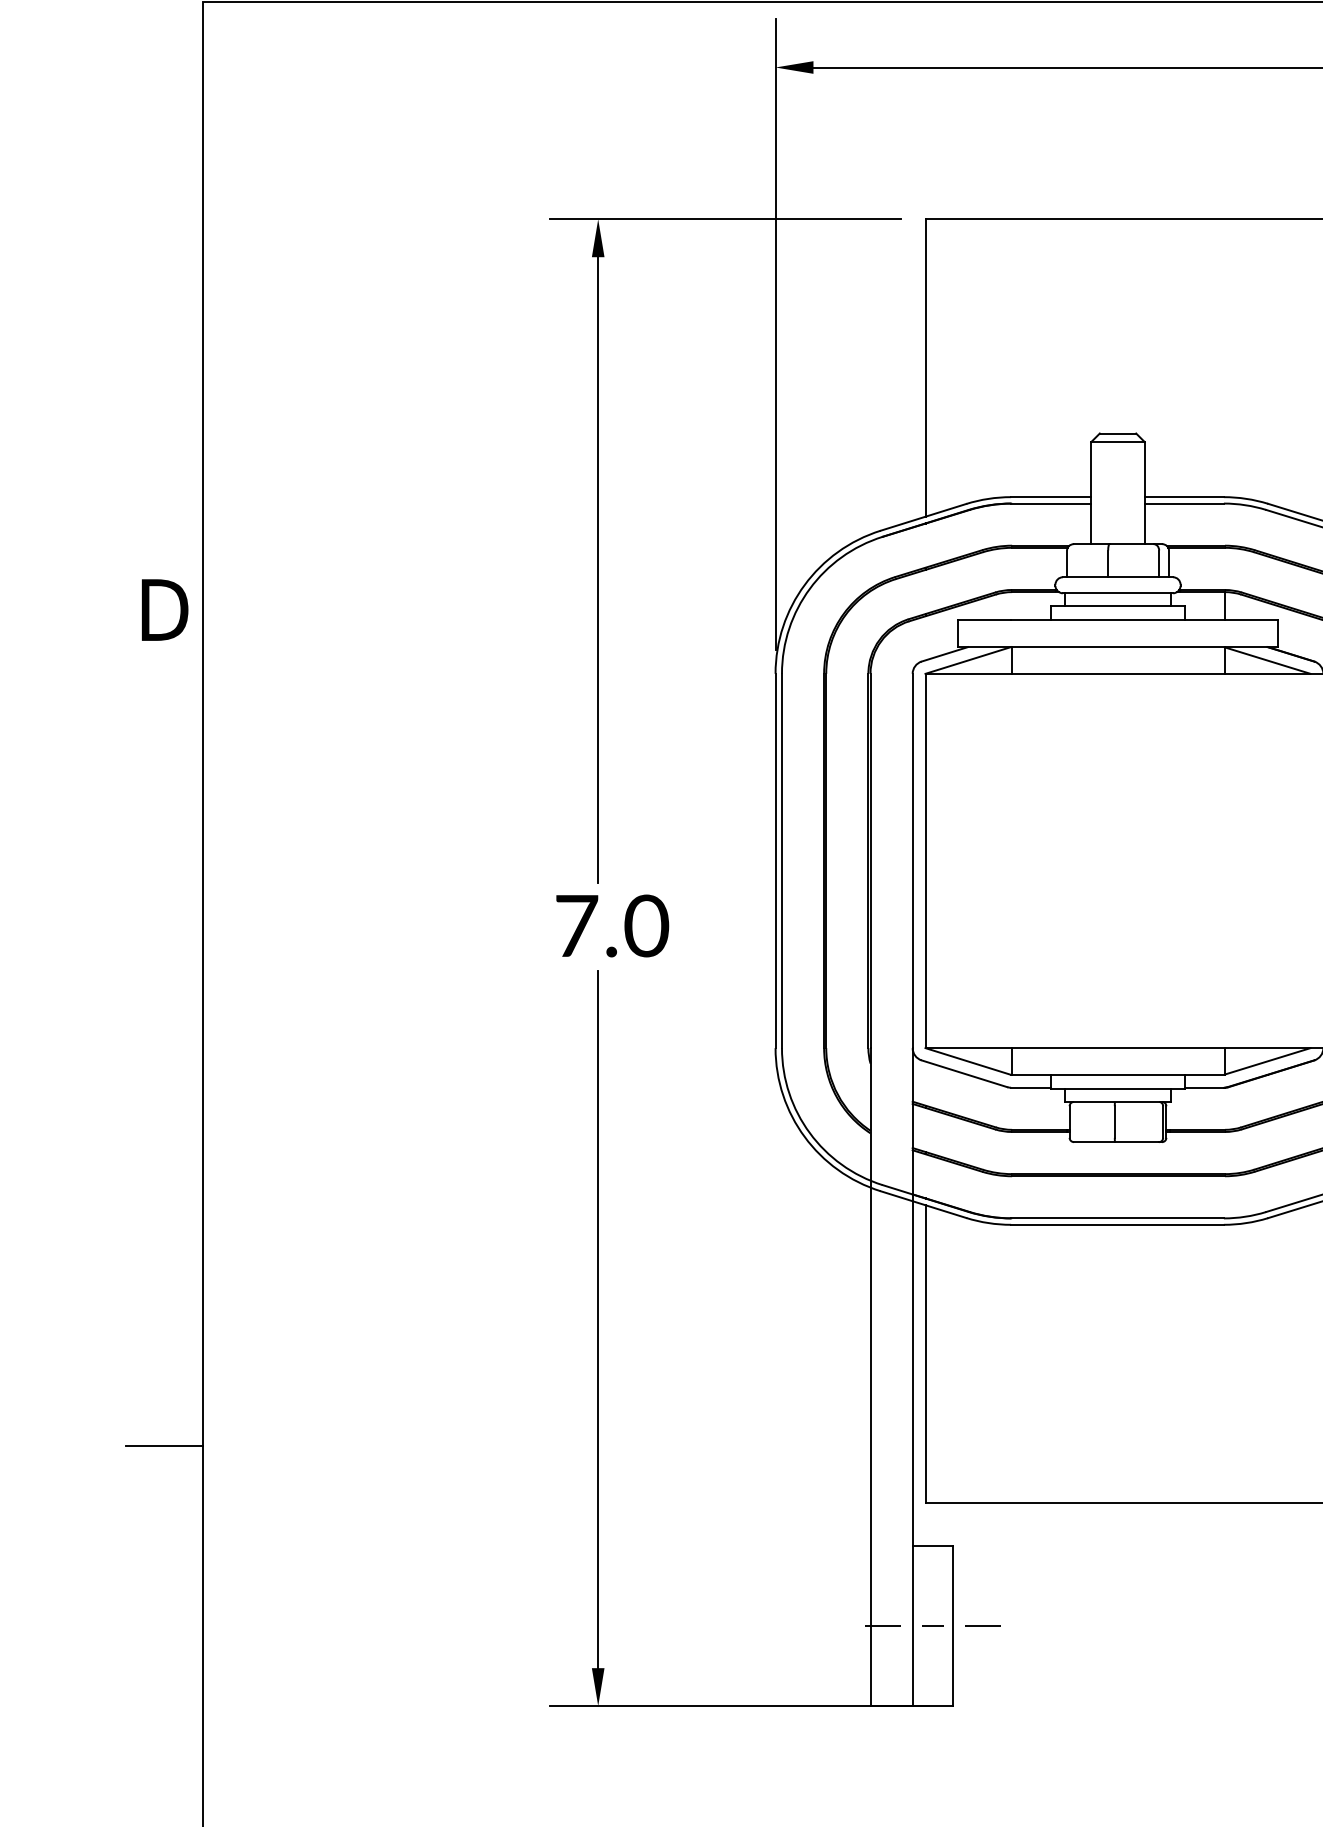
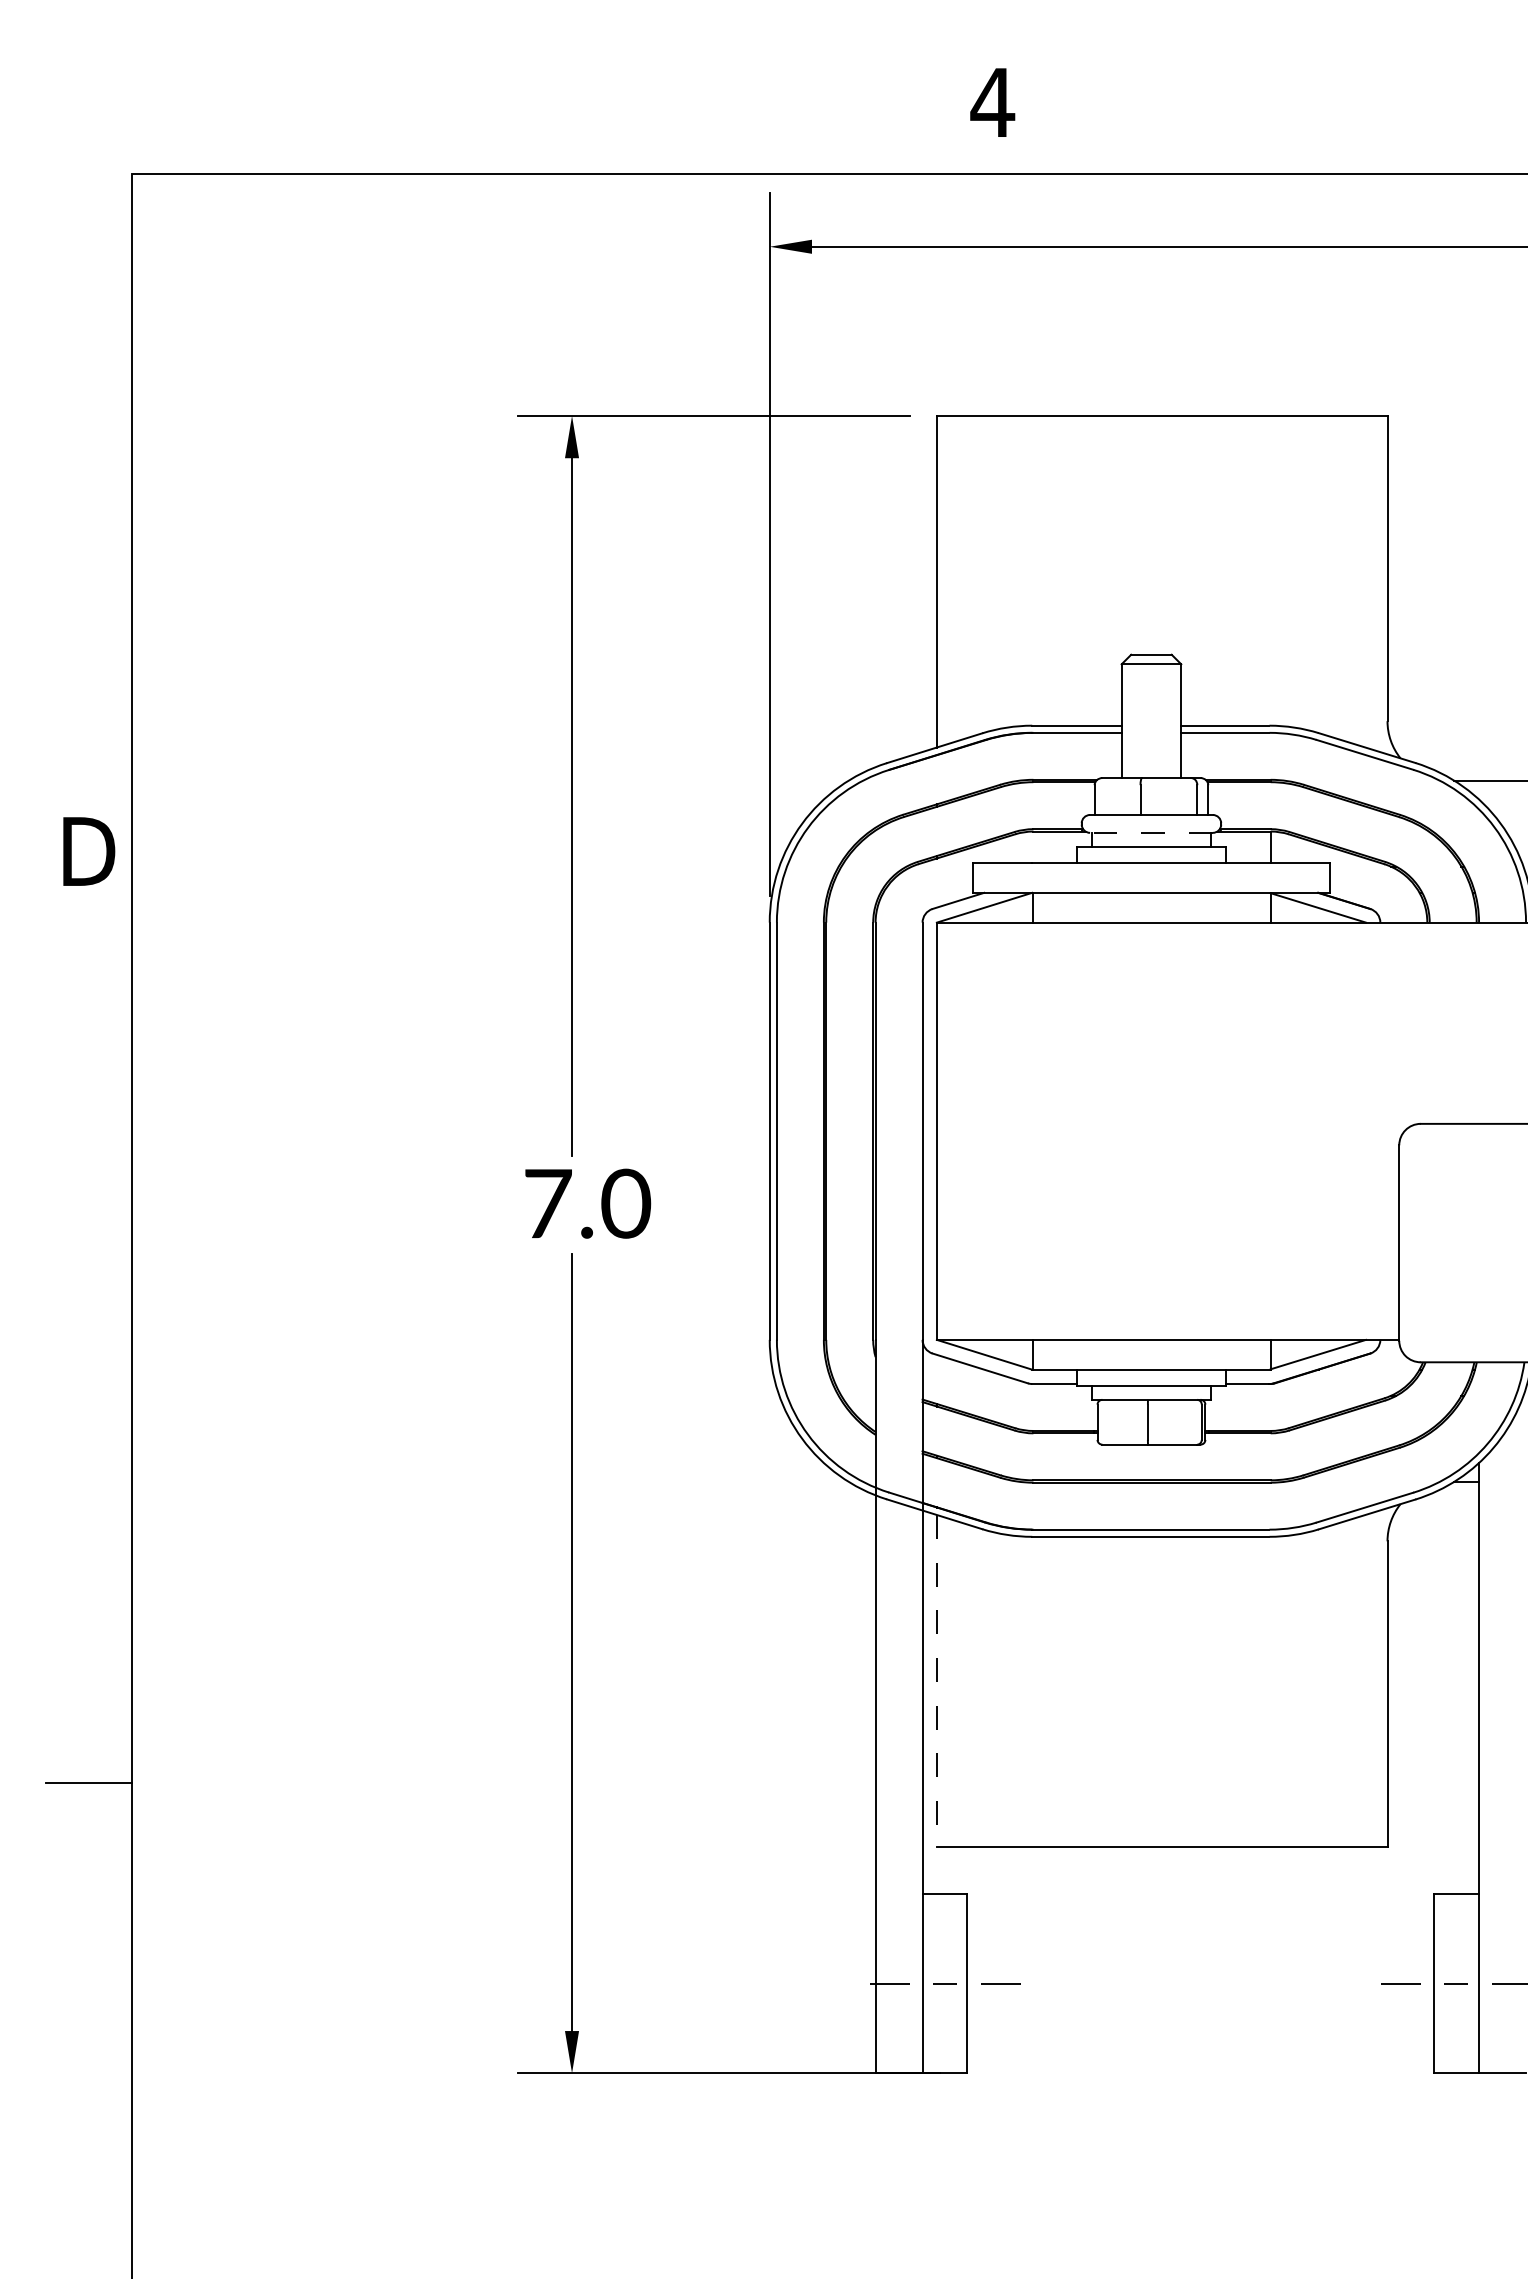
line: (1117, 592) -> (1150, 832), solid -> dashed
line: (925, 1353) -> (936, 1680), solid -> dashed

